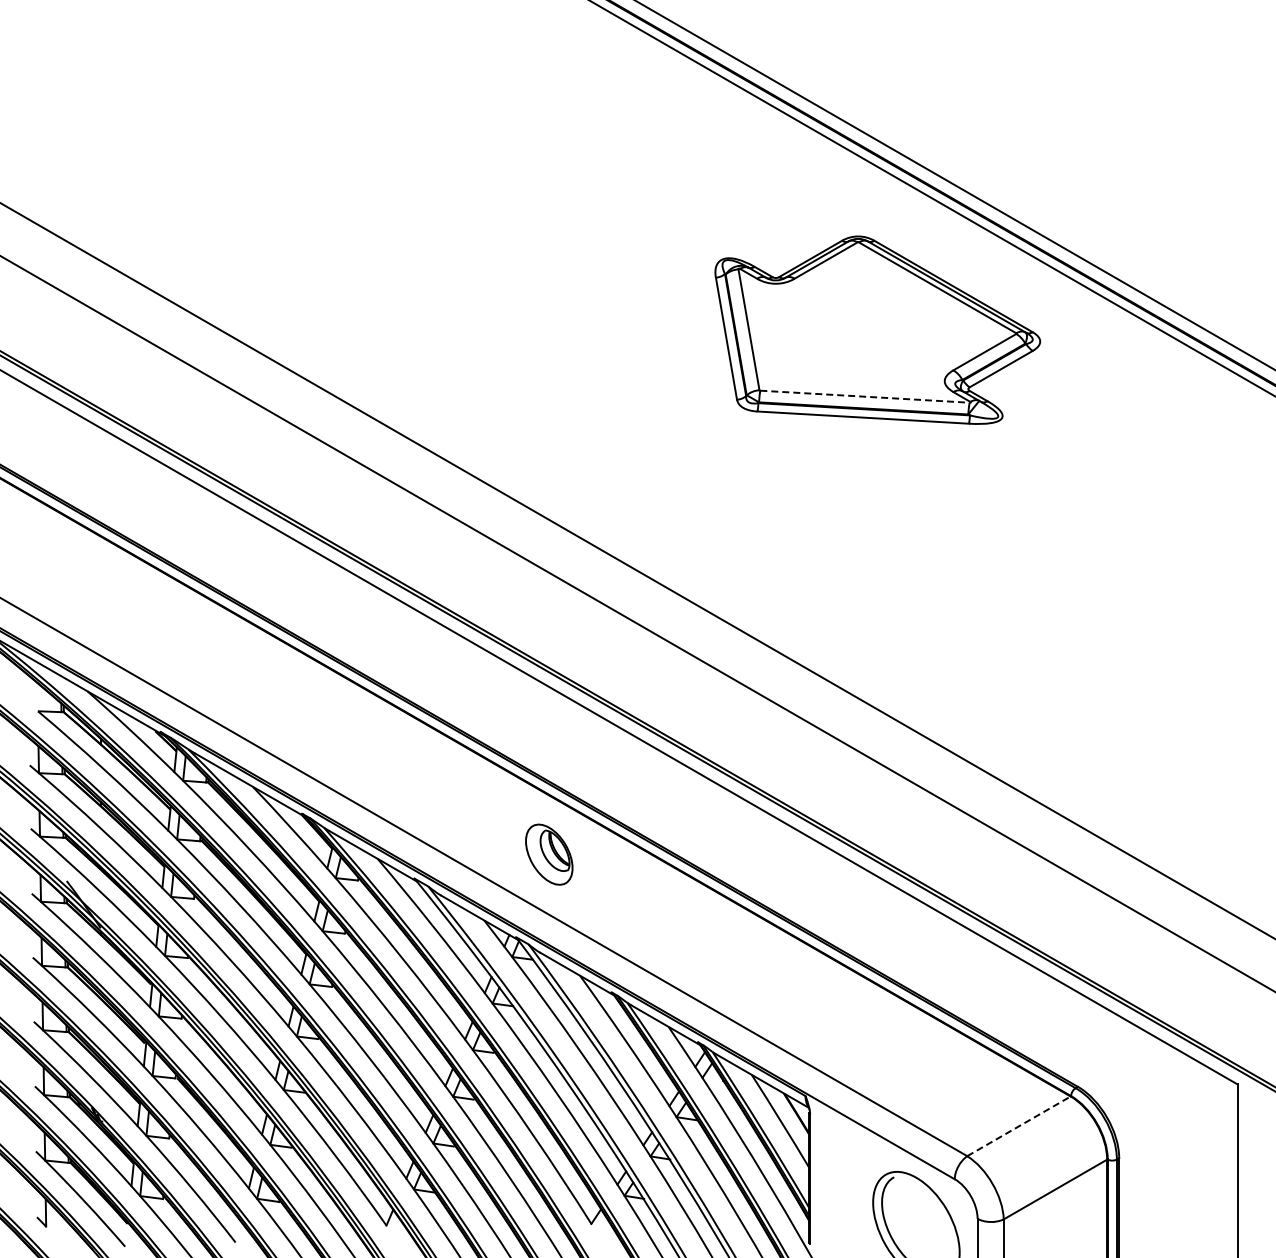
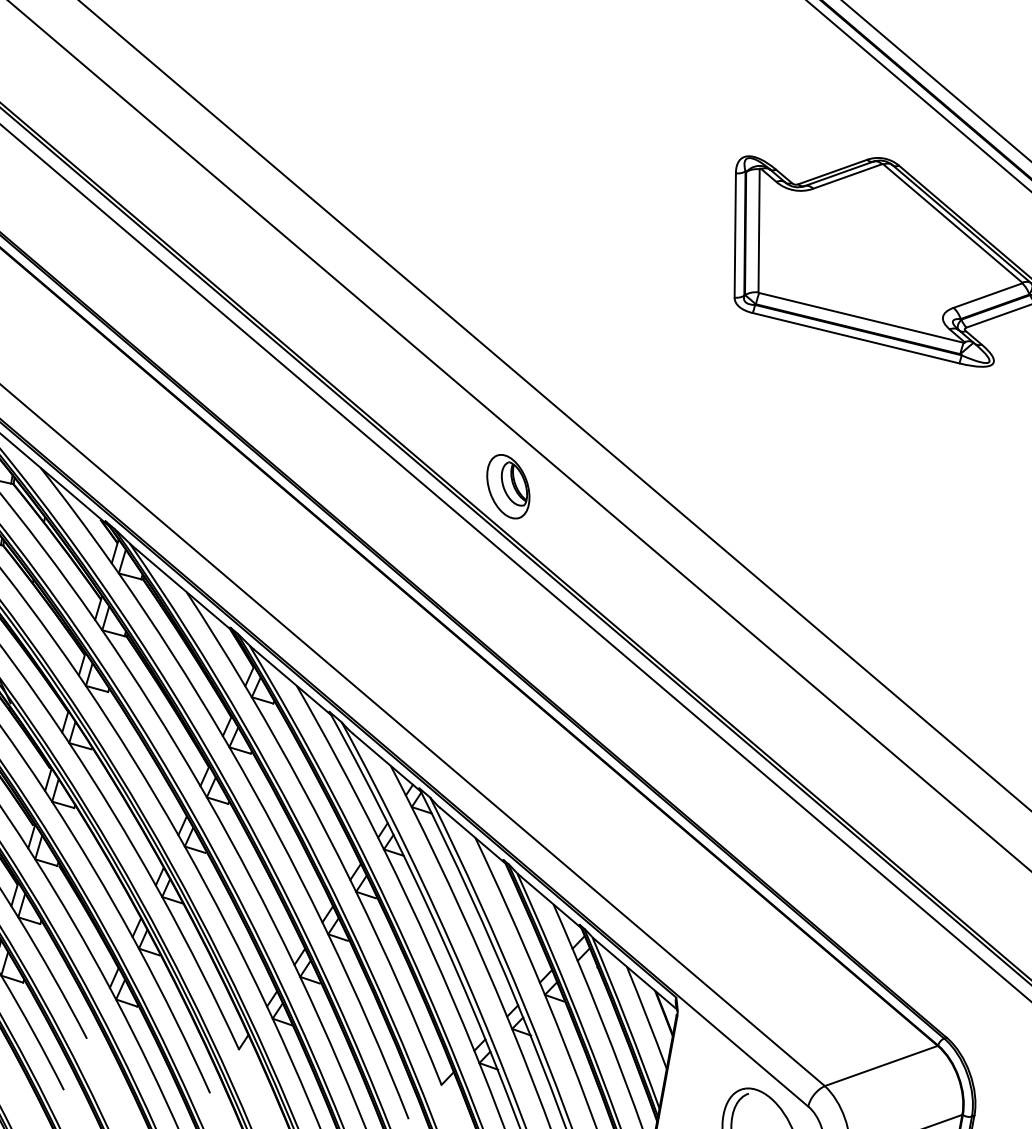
line: (864, 396) -> (861, 317), dashed -> solid
part: (549, 854) -> (508, 486), moved
line: (1018, 1126) -> (880, 1066), dashed -> solid

